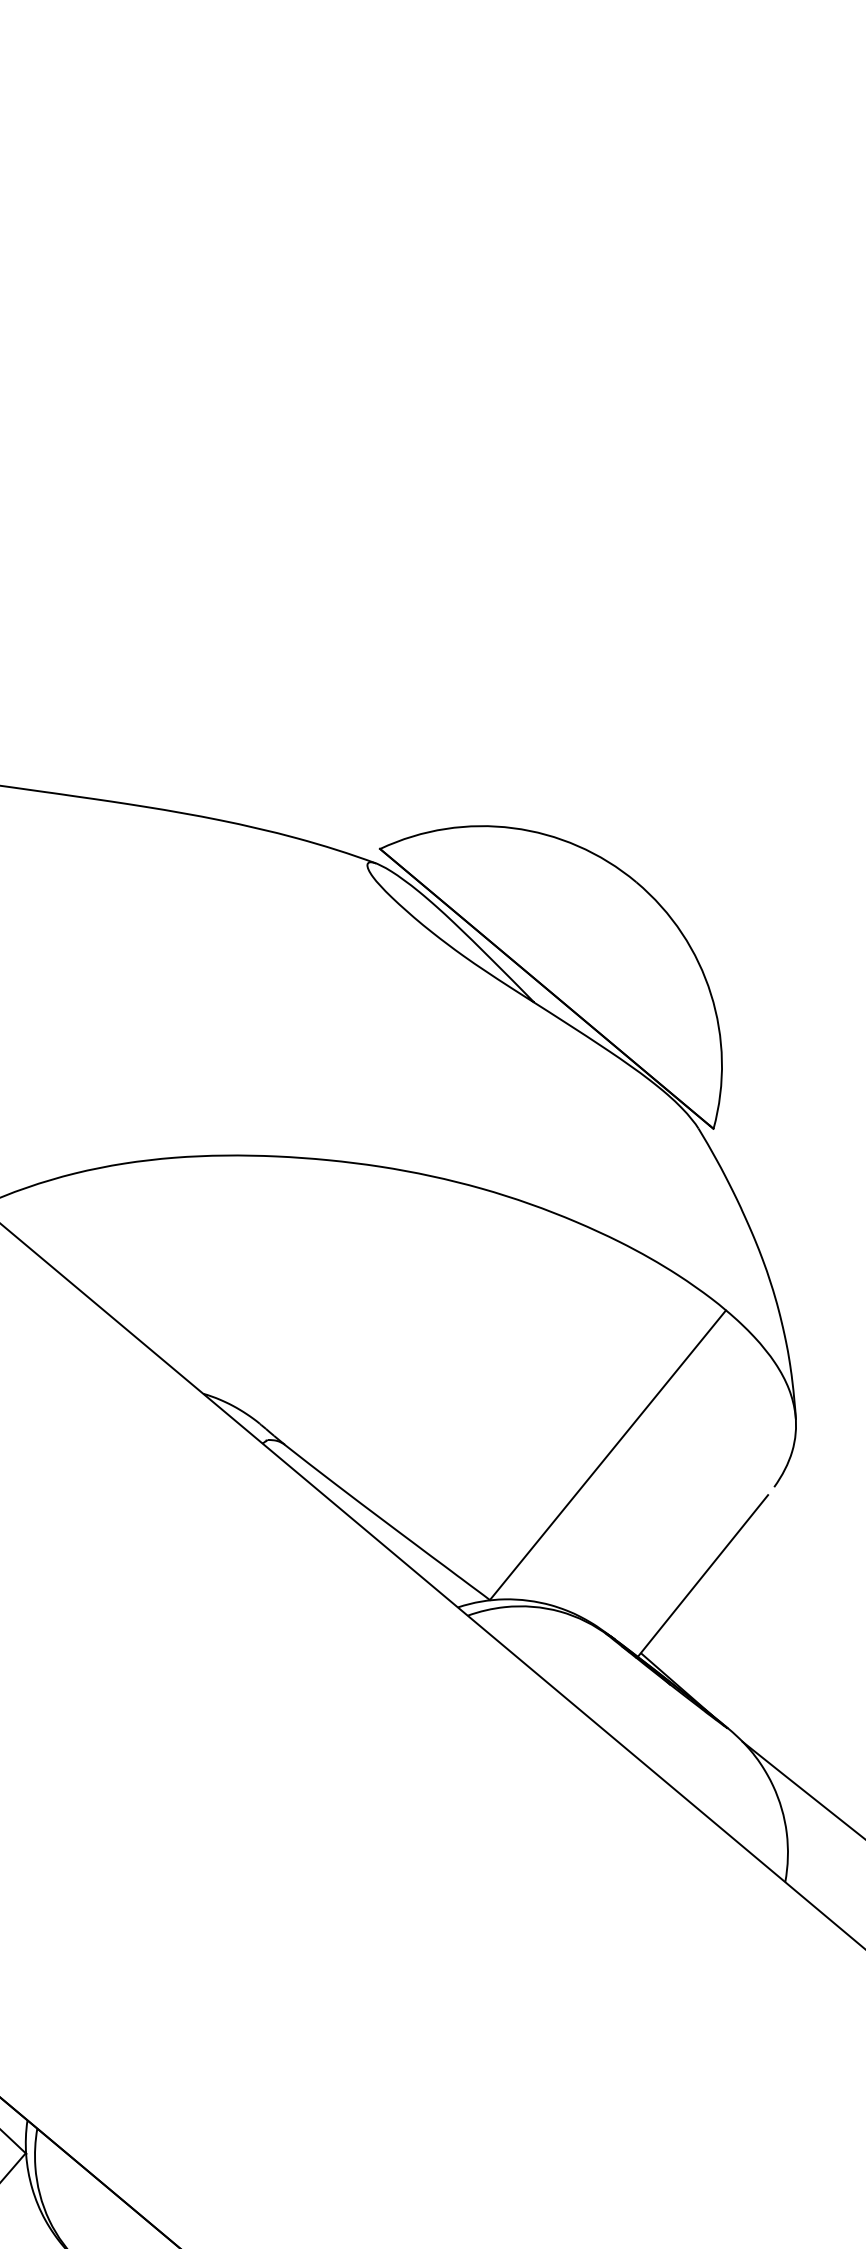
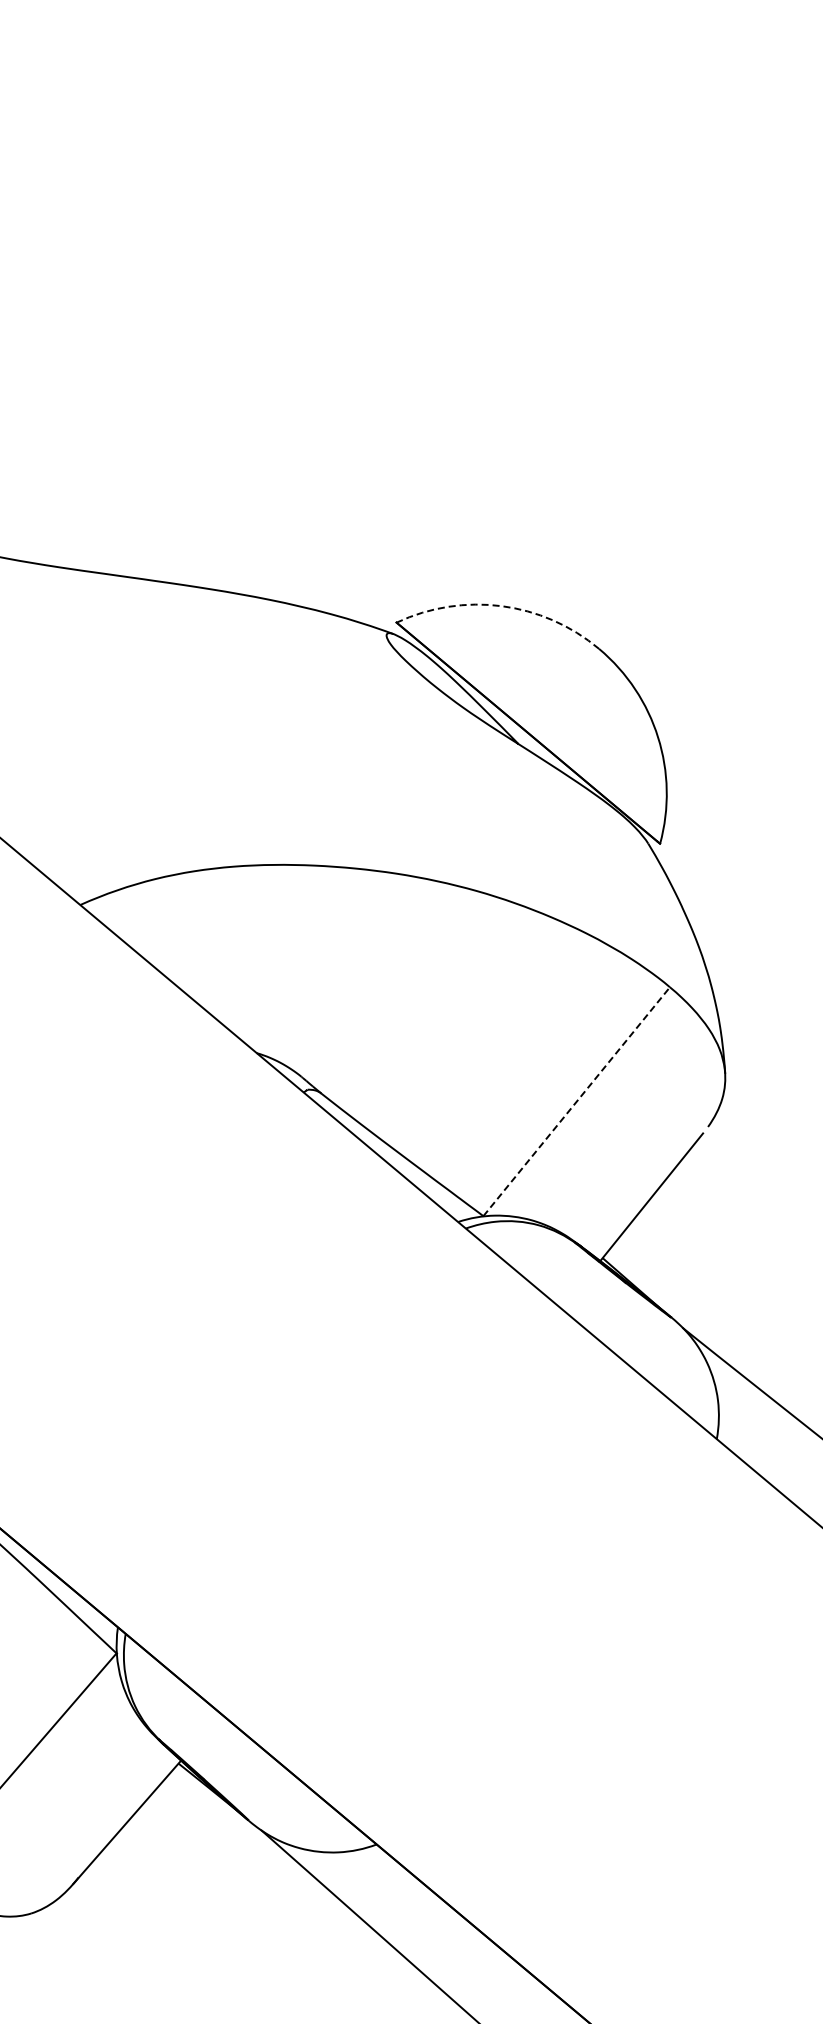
arc: (512, 828) -> (501, 606), solid -> dashed
line: (607, 1454) -> (576, 1101), solid -> dashed

